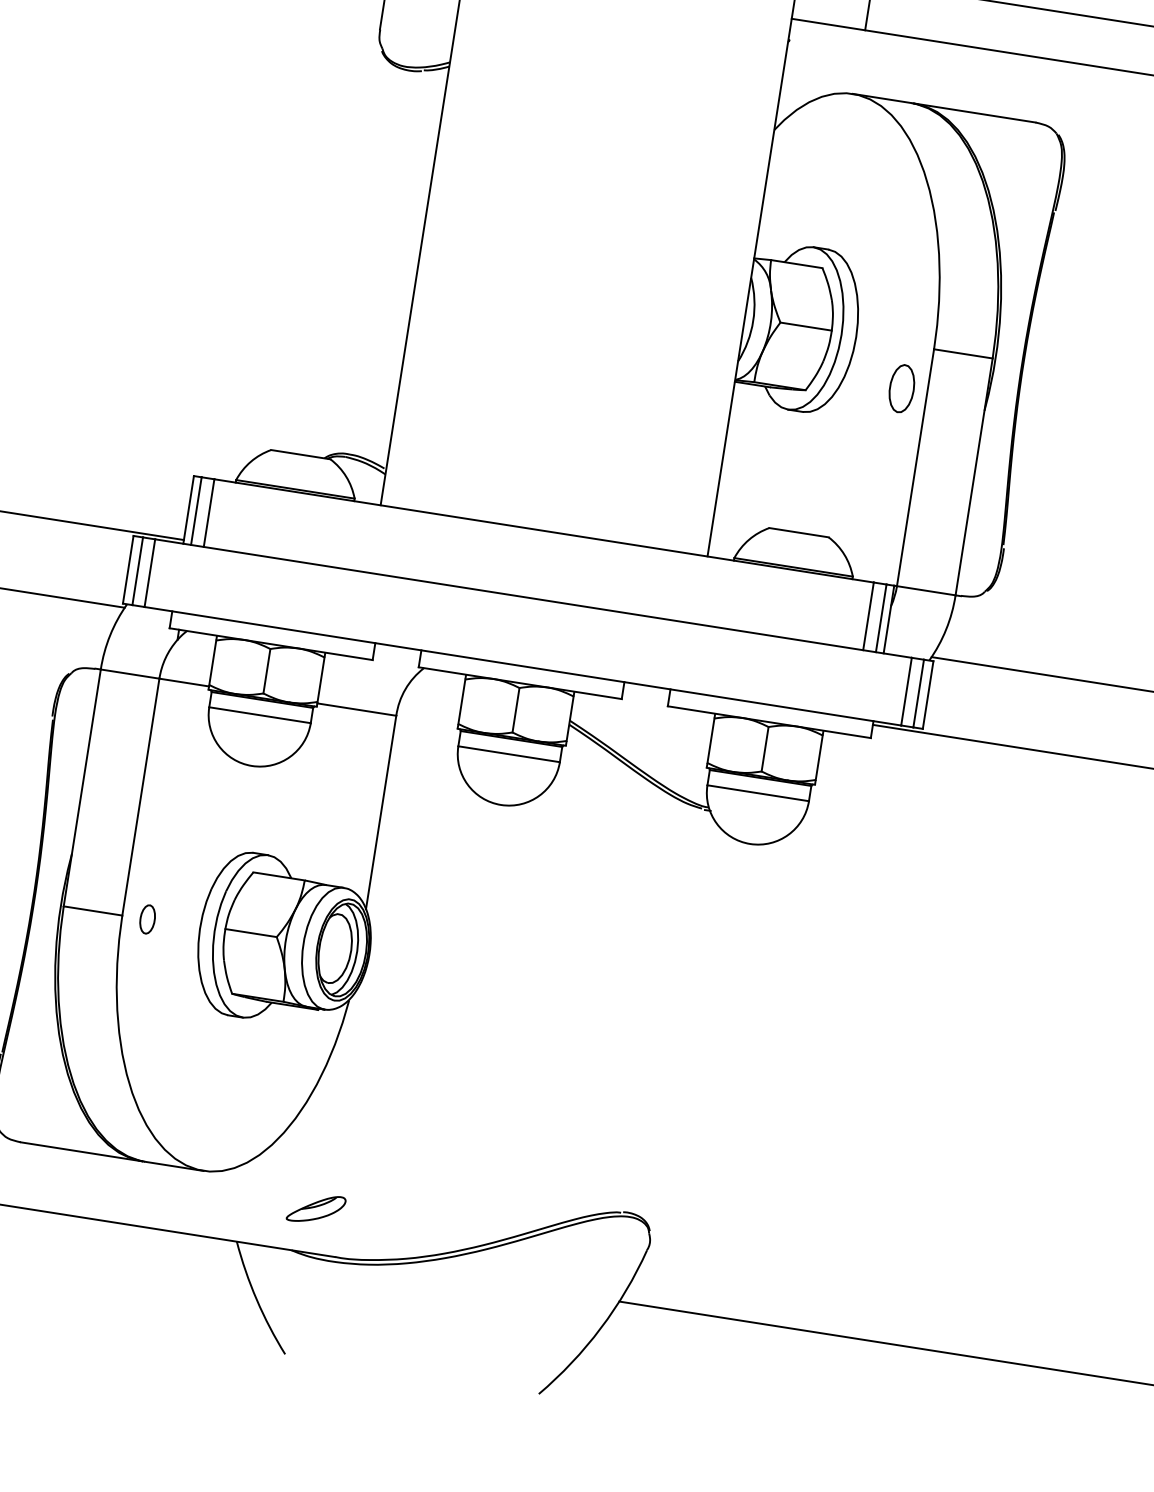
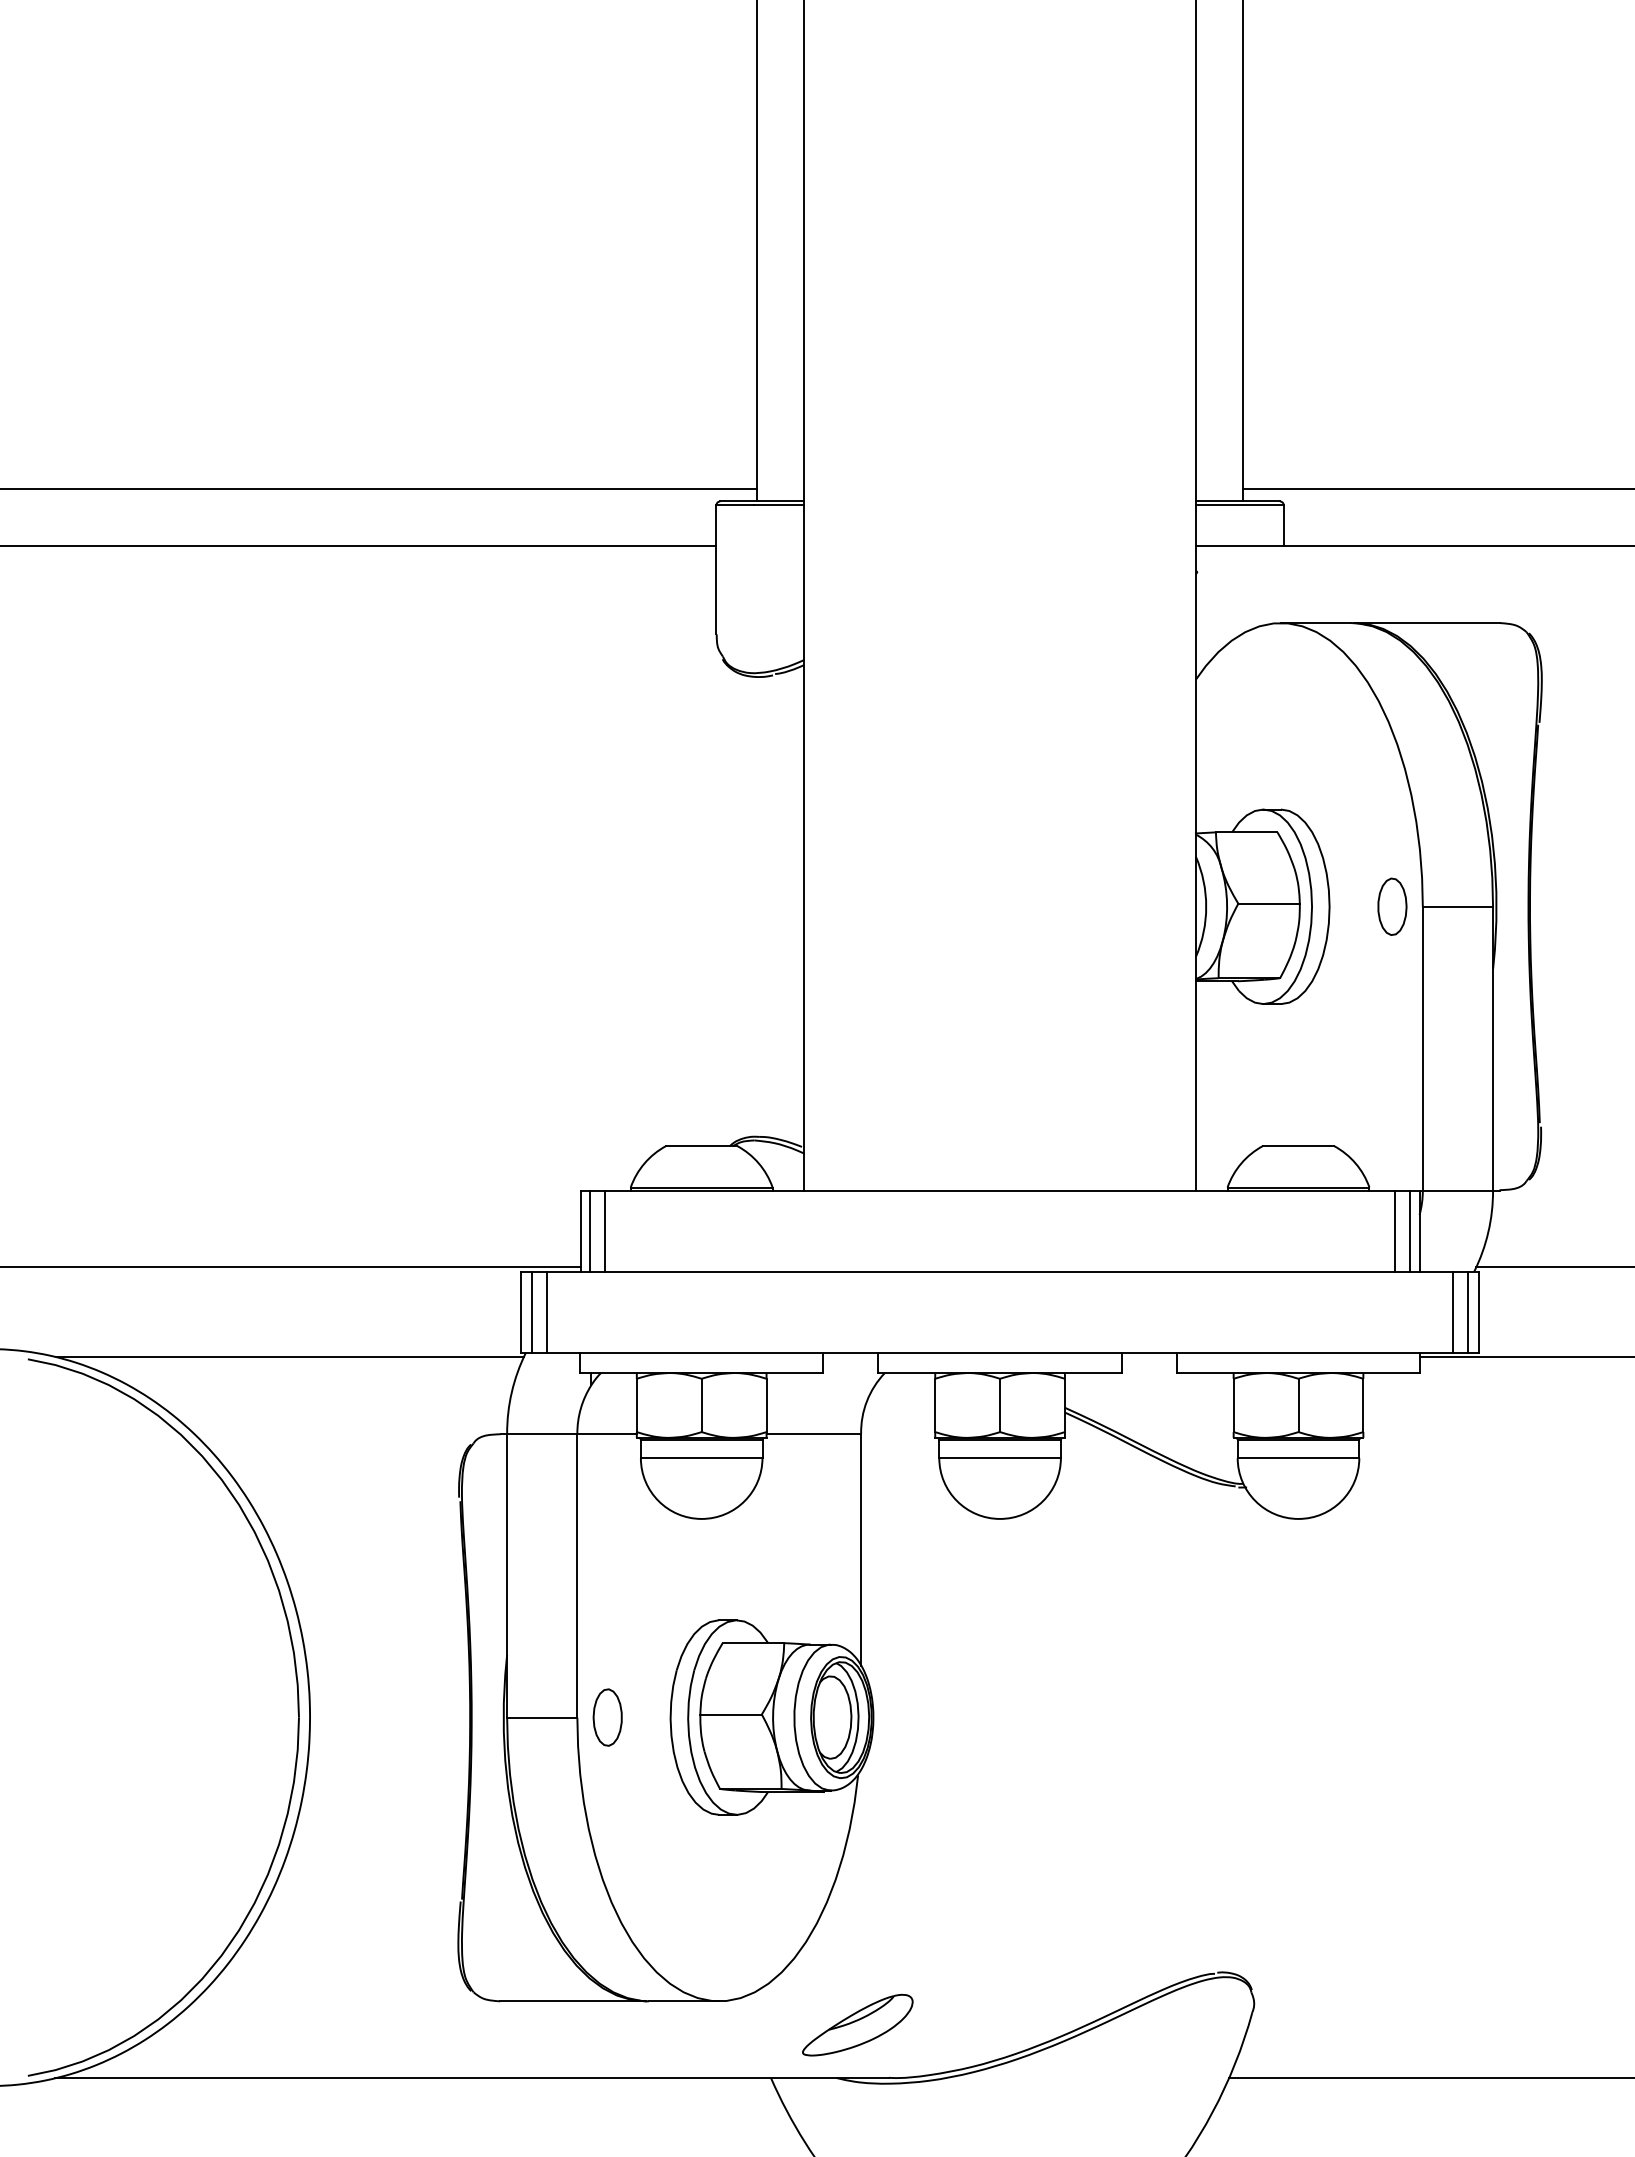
part: (901, 388) -> (1392, 906), moved
part: (147, 919) -> (607, 1717), size x1.67
part: (316, 1208) -> (857, 2024), size x1.67

